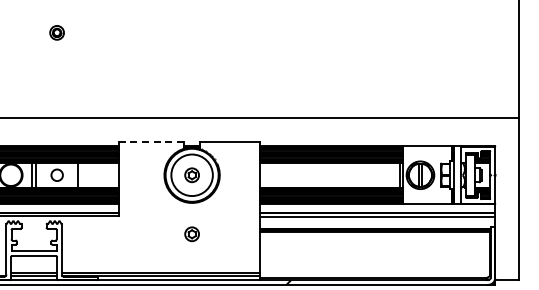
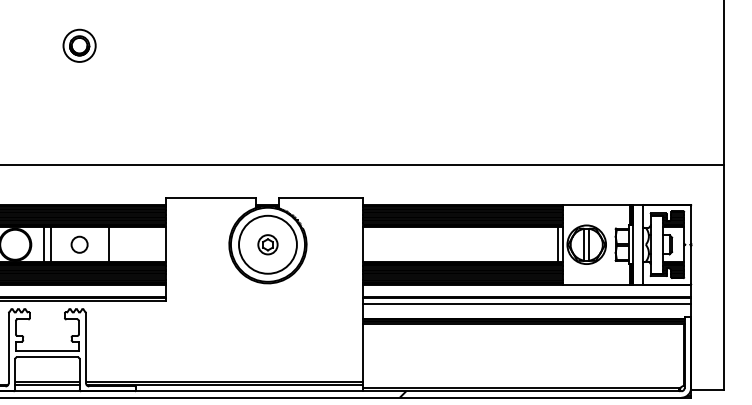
part: (56, 32) -> (78, 45), size x1.67
line: (151, 141) -> (211, 197), dashed -> solid
part: (191, 234) -> (267, 327), removed

